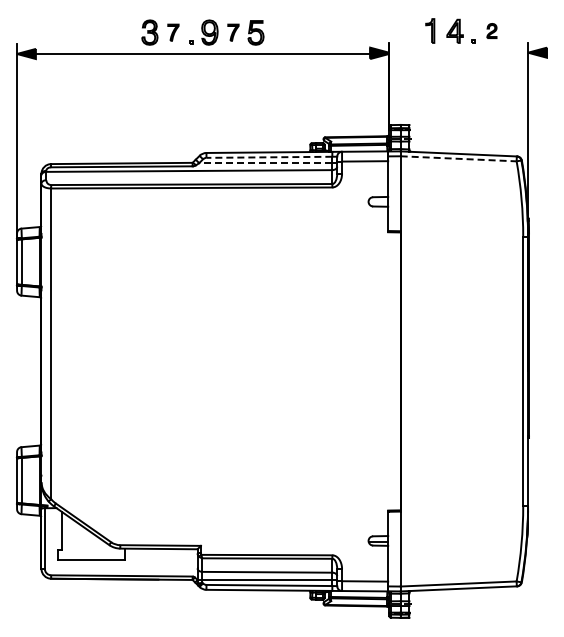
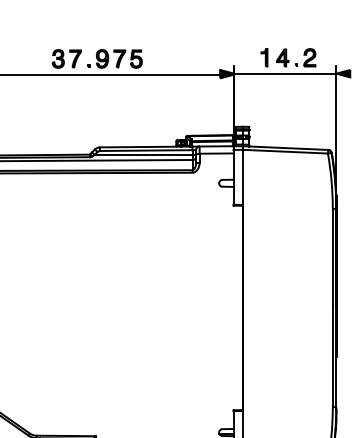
part: (491, 30) -> (309, 57), size x1.67
part: (173, 32) -> (75, 58), size x1.43
part: (233, 32) -> (119, 58), size x1.43
line: (458, 52) -> (285, 73), added
line: (269, 157) -> (146, 150), dashed -> solid
line: (459, 158) -> (285, 151), dashed -> solid
line: (265, 163) -> (143, 155), dashed -> solid

